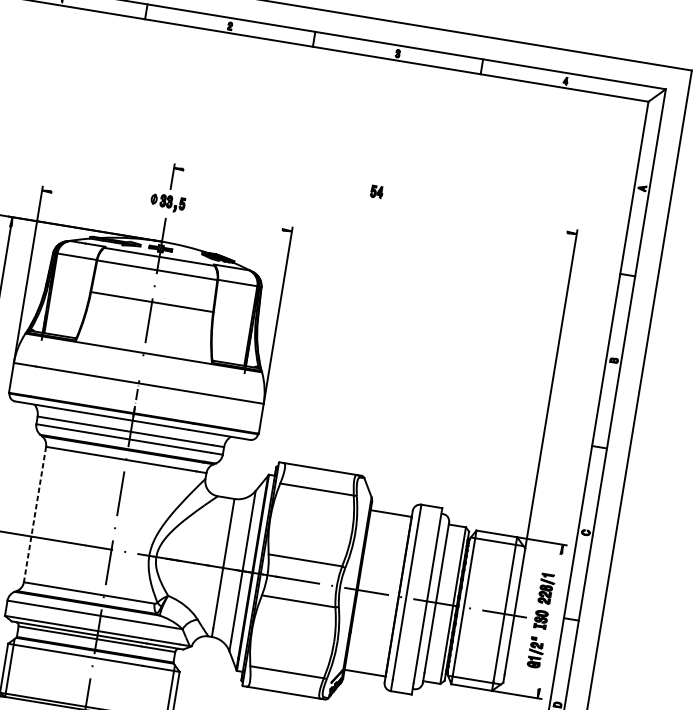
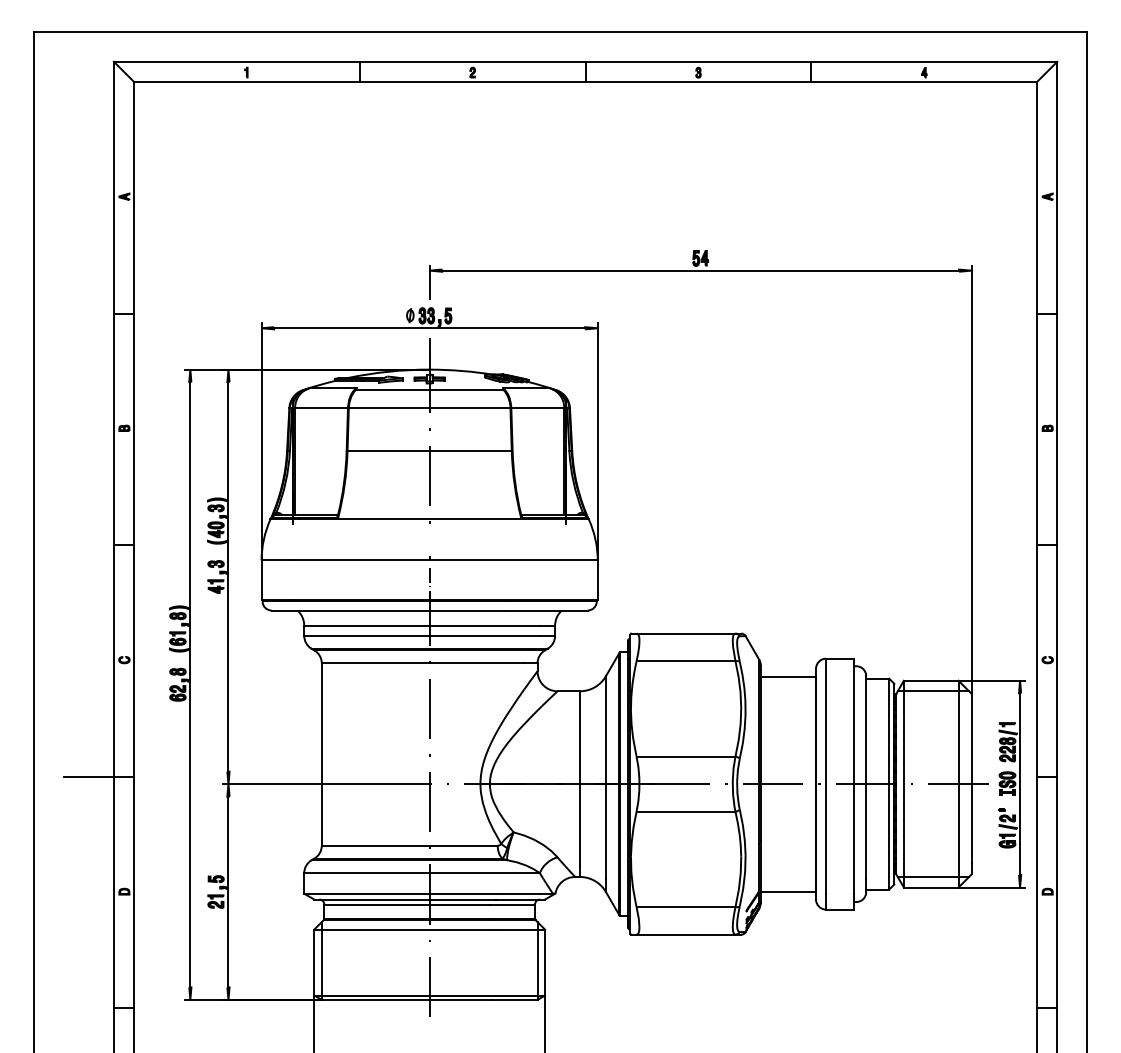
line: (375, 200) -> (700, 270), added
line: (166, 211) -> (429, 328), added
line: (34, 515) -> (321, 755), dashed -> solid
line: (550, 621) -> (1020, 784), added

